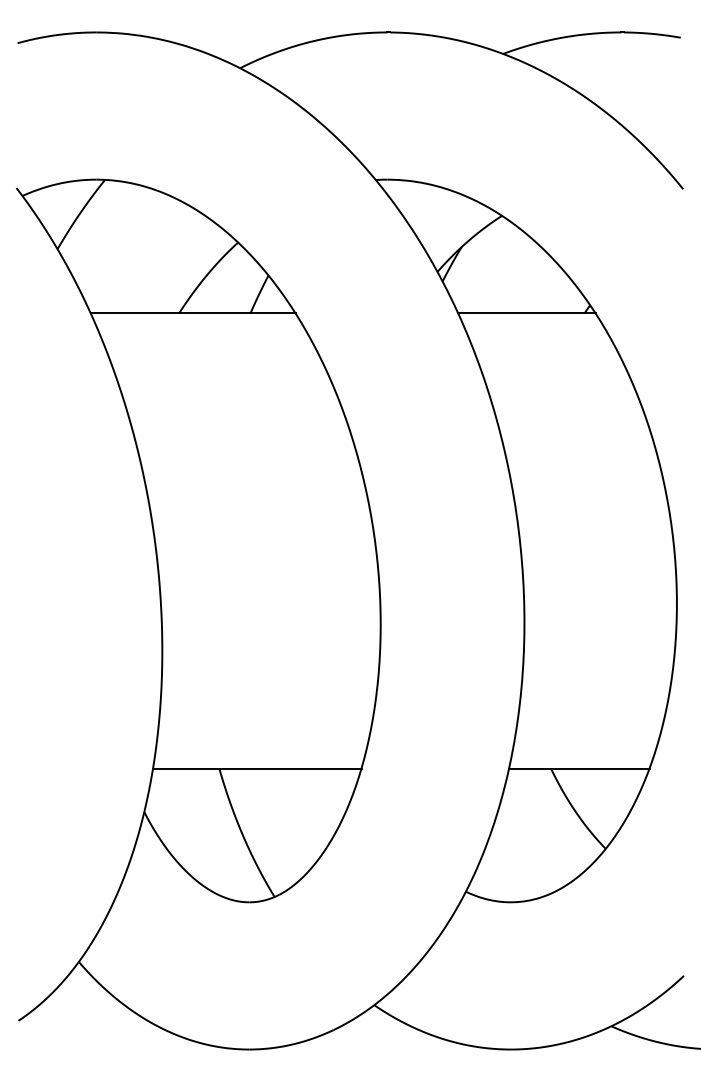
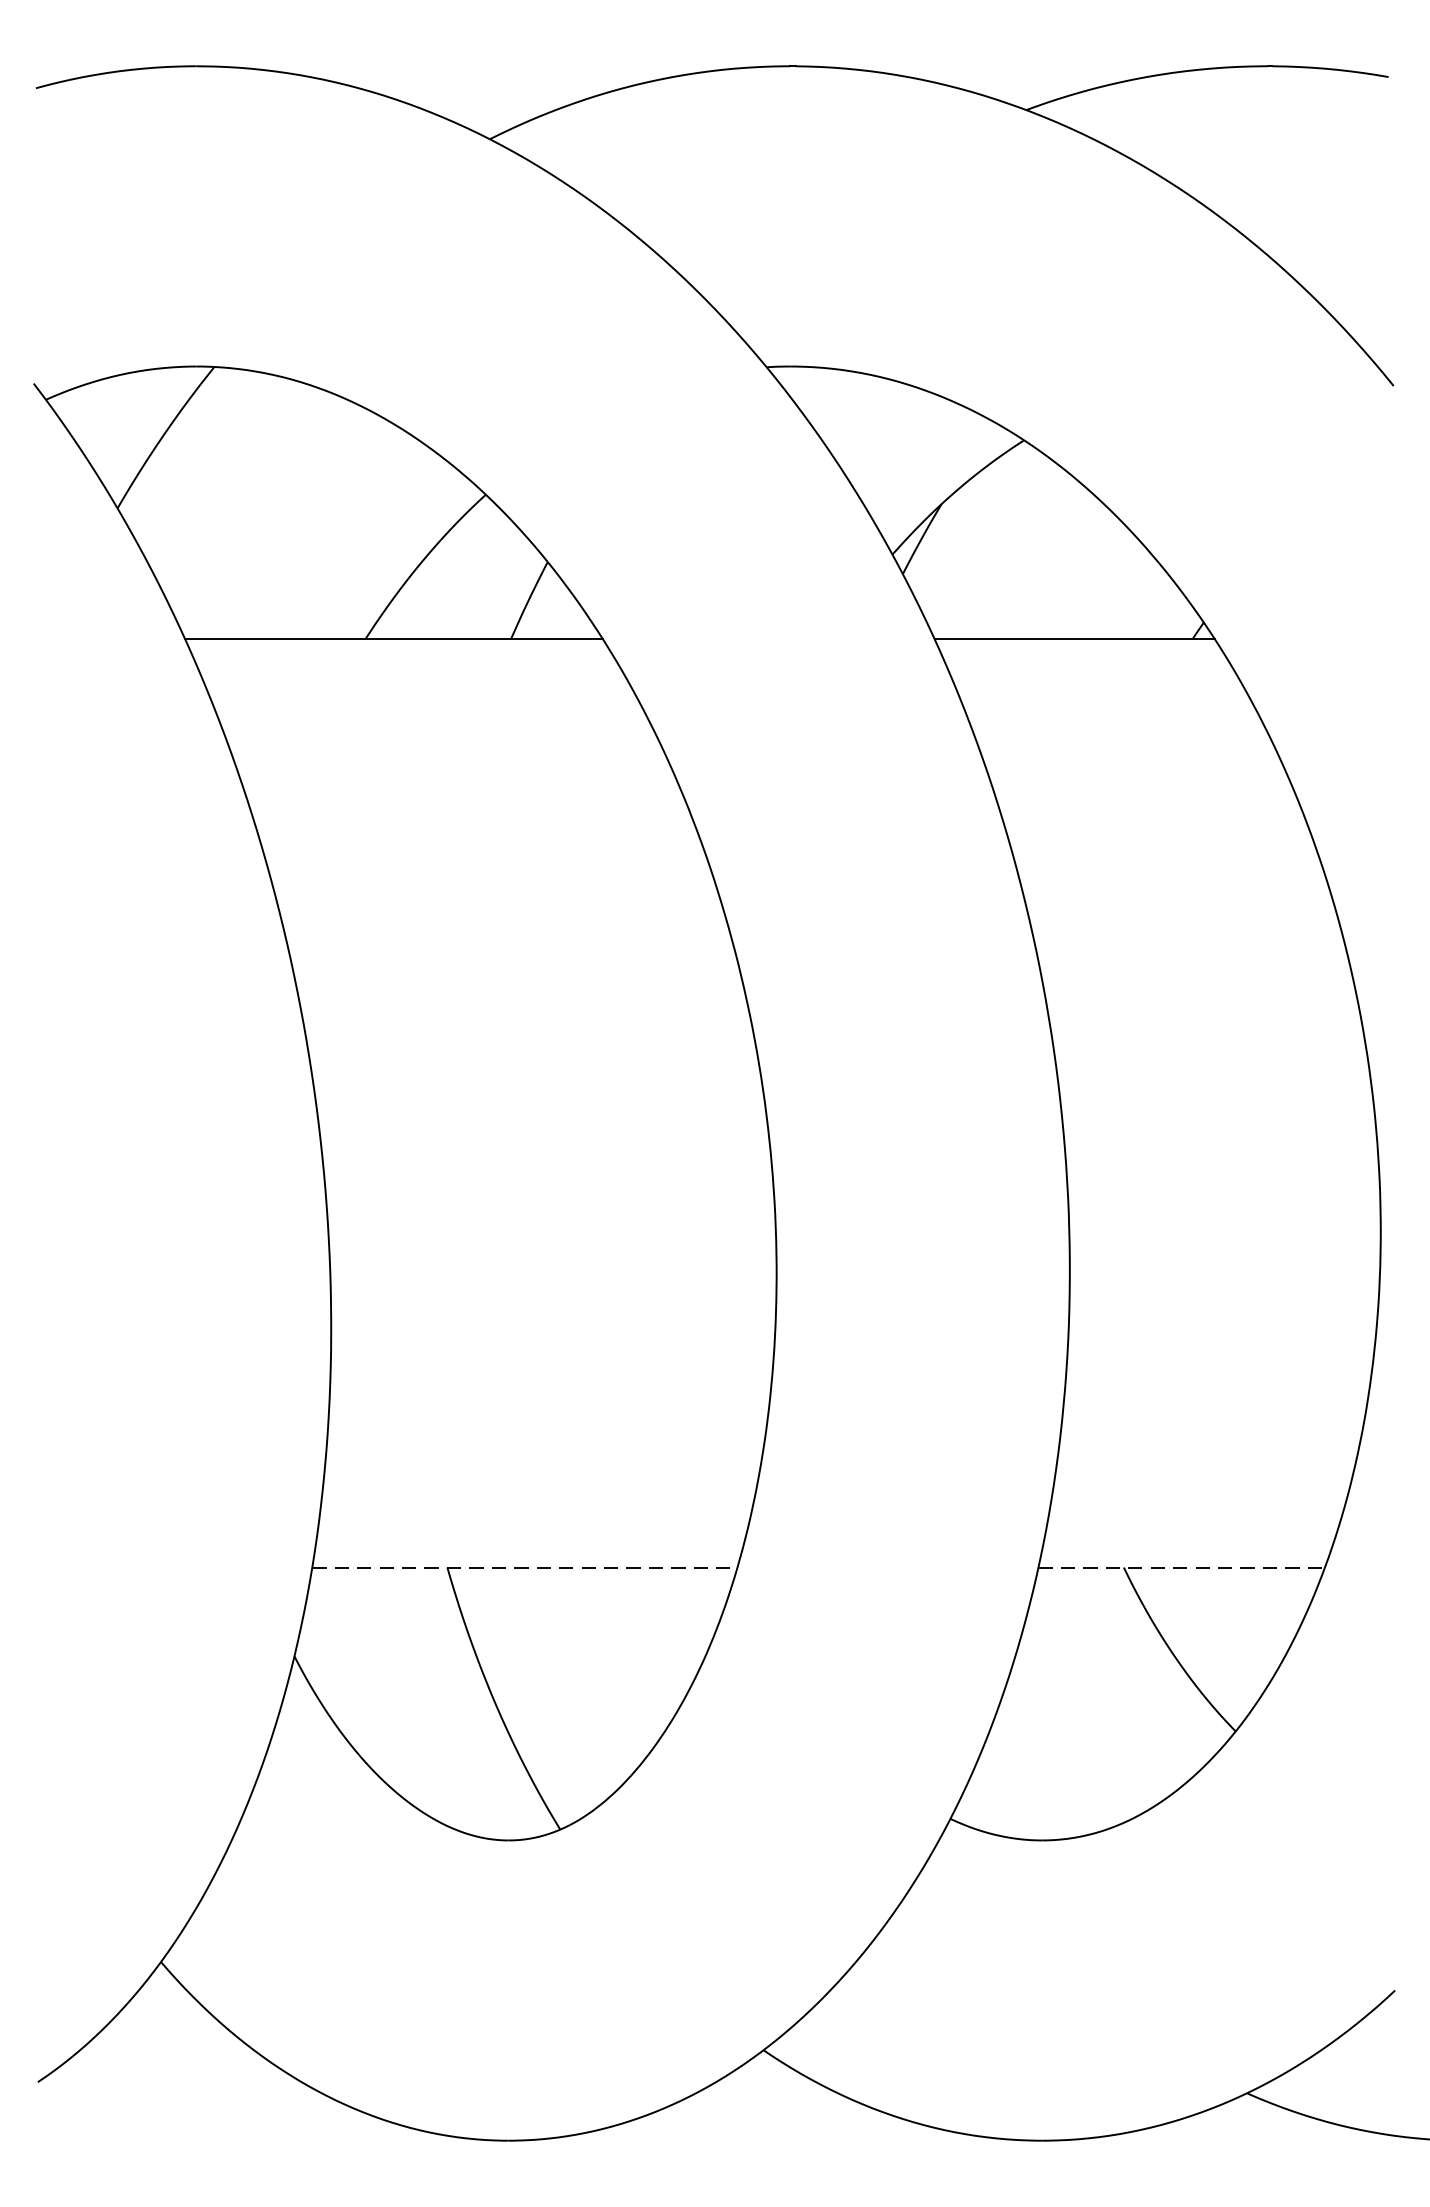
line: (257, 768) -> (525, 1567), solid -> dashed
line: (579, 768) -> (1182, 1567), solid -> dashed

